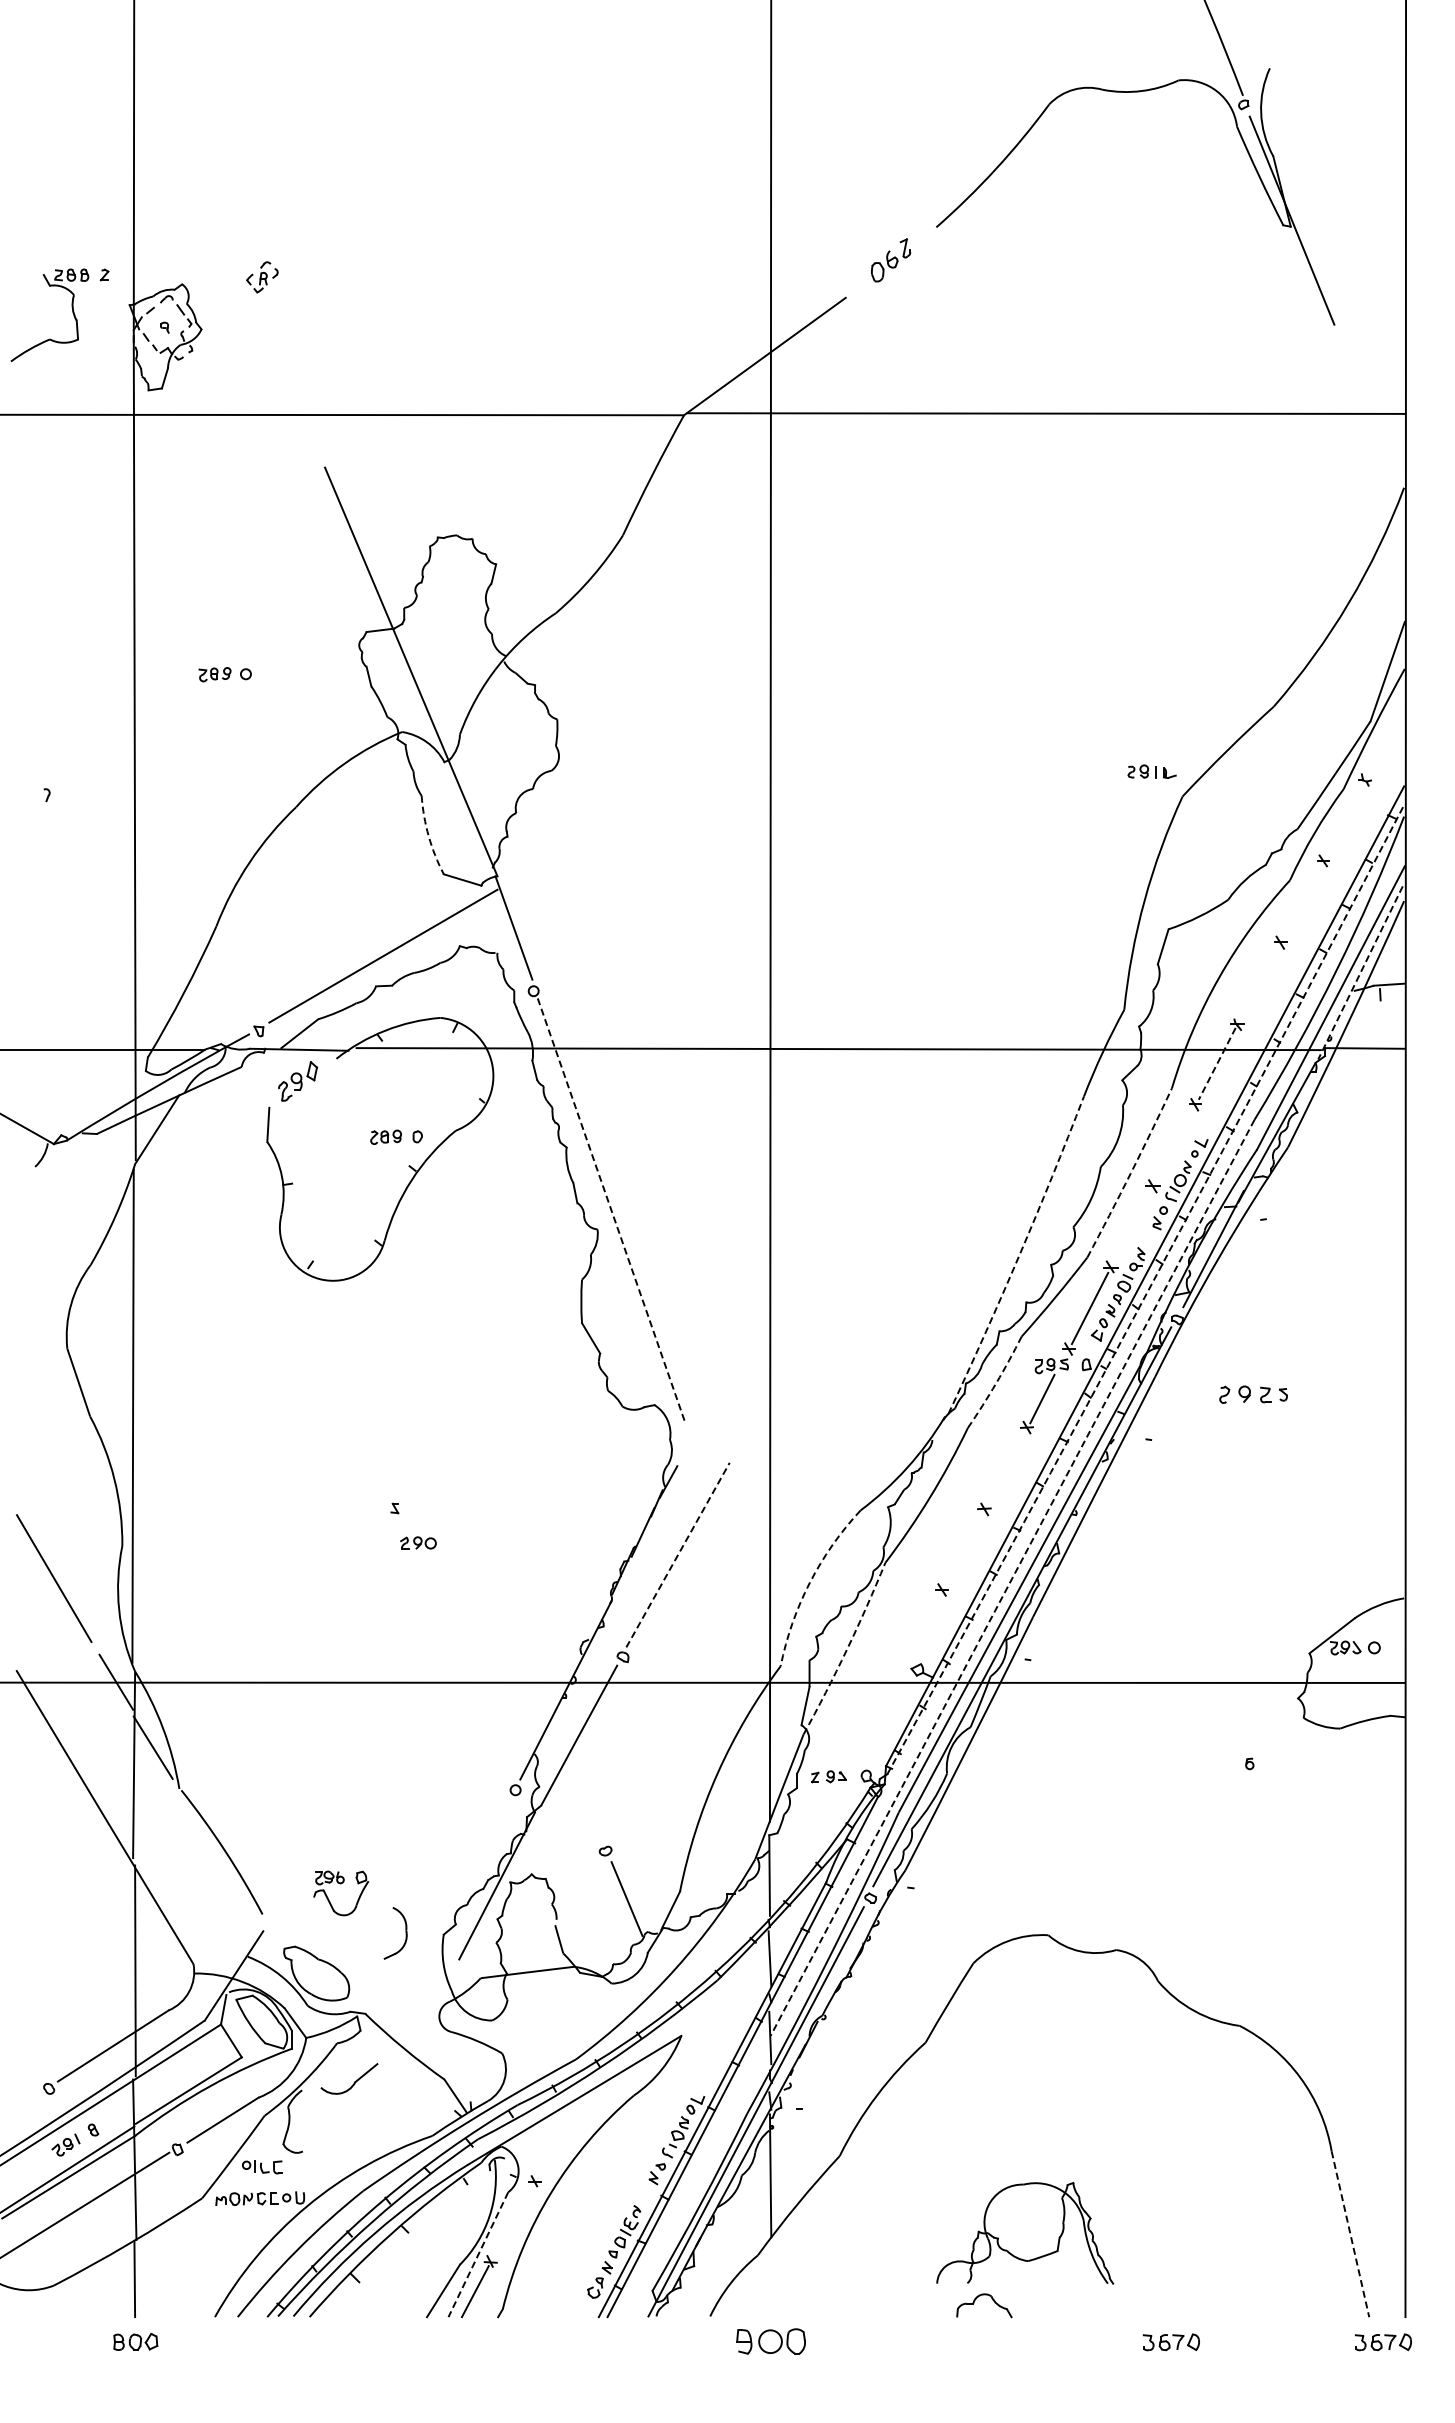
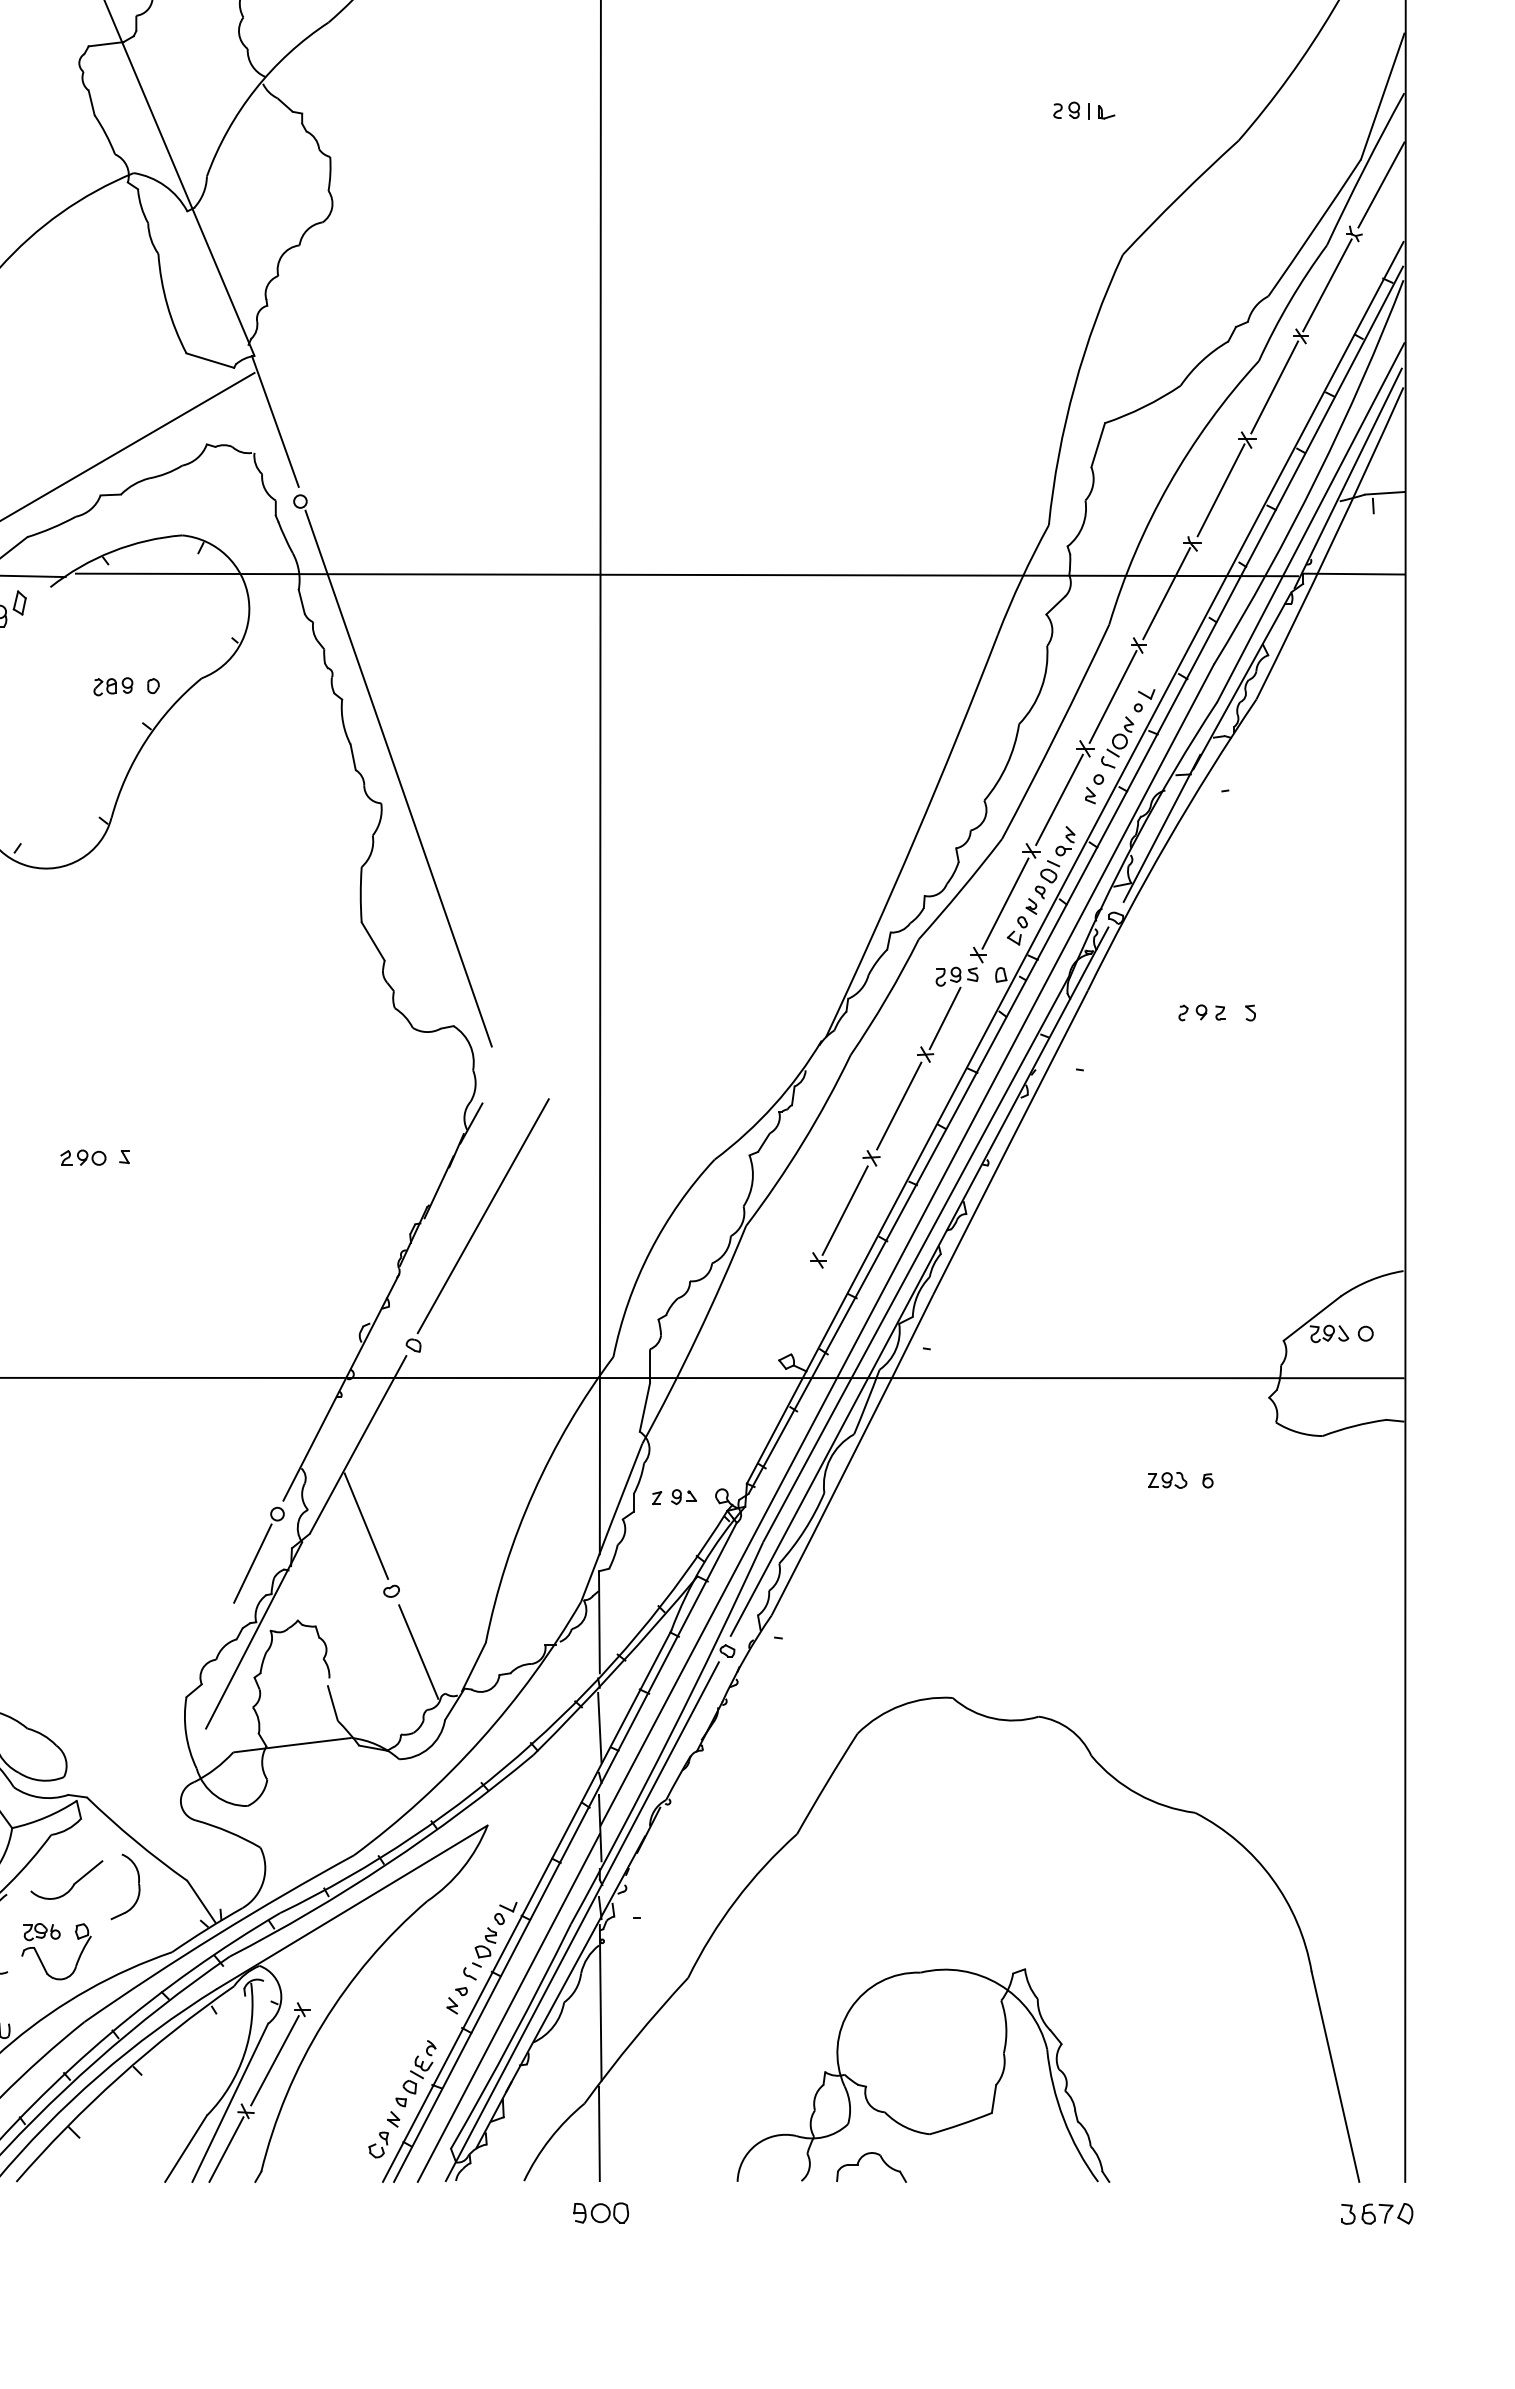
line: (1386, 740) -> (1381, 183), added
part: (1151, 771) -> (1083, 110), moved
line: (1343, 820) -> (1326, 285), added
arc: (428, 836) -> (167, 305), dashed -> solid
line: (1302, 900) -> (1274, 386), added
line: (1360, 973) -> (1348, 479), dashed -> solid
line: (1259, 982) -> (1220, 490), added
line: (1217, 1064) -> (1167, 594), dashed -> solid
line: (1174, 1145) -> (1112, 697), added
arc: (1130, 1173) -> (1056, 732), dashed -> solid
line: (611, 1209) -> (399, 778), dashed -> solid
line: (1132, 1226) -> (1059, 799), added
arc: (1019, 1256) -> (916, 837), dashed -> solid
arc: (1148, 1290) -> (1079, 880), dashed -> solid
arc: (996, 1383) -> (886, 998), dashed -> solid
part: (1244, 1394) -> (1201, 1012), size x0.71
line: (1005, 1467) -> (898, 1105), added
part: (418, 1542) -> (83, 1157), moved
line: (963, 1550) -> (845, 1210), added
line: (678, 1555) -> (483, 1216), dashed -> solid
line: (1012, 1577) -> (907, 1244), dashed -> solid
arc: (809, 1582) -> (649, 1250), dashed -> solid
arc: (846, 1649) -> (696, 1335), dashed -> solid
part: (1217, 1763) -> (1167, 1480), added
line: (585, 1799) -> (366, 1525), added
line: (495, 1829) -> (252, 1563), added
part: (341, 1884) -> (56, 1940), moved
part: (405, 1933) -> (137, 1887), moved
line: (697, 2179) -> (508, 2007), added
line: (513, 2221) -> (274, 2060), added
part: (1024, 2233) -> (922, 2075), size x1.67
line: (1350, 2234) -> (1335, 2077), dashed -> solid
line: (478, 2255) -> (230, 2103), dashed -> solid
line: (769, 2278) -> (599, 2132), added
part: (770, 2341) -> (600, 2212), size x0.62
part: (1170, 2342) -> (1107, 2214), removed

